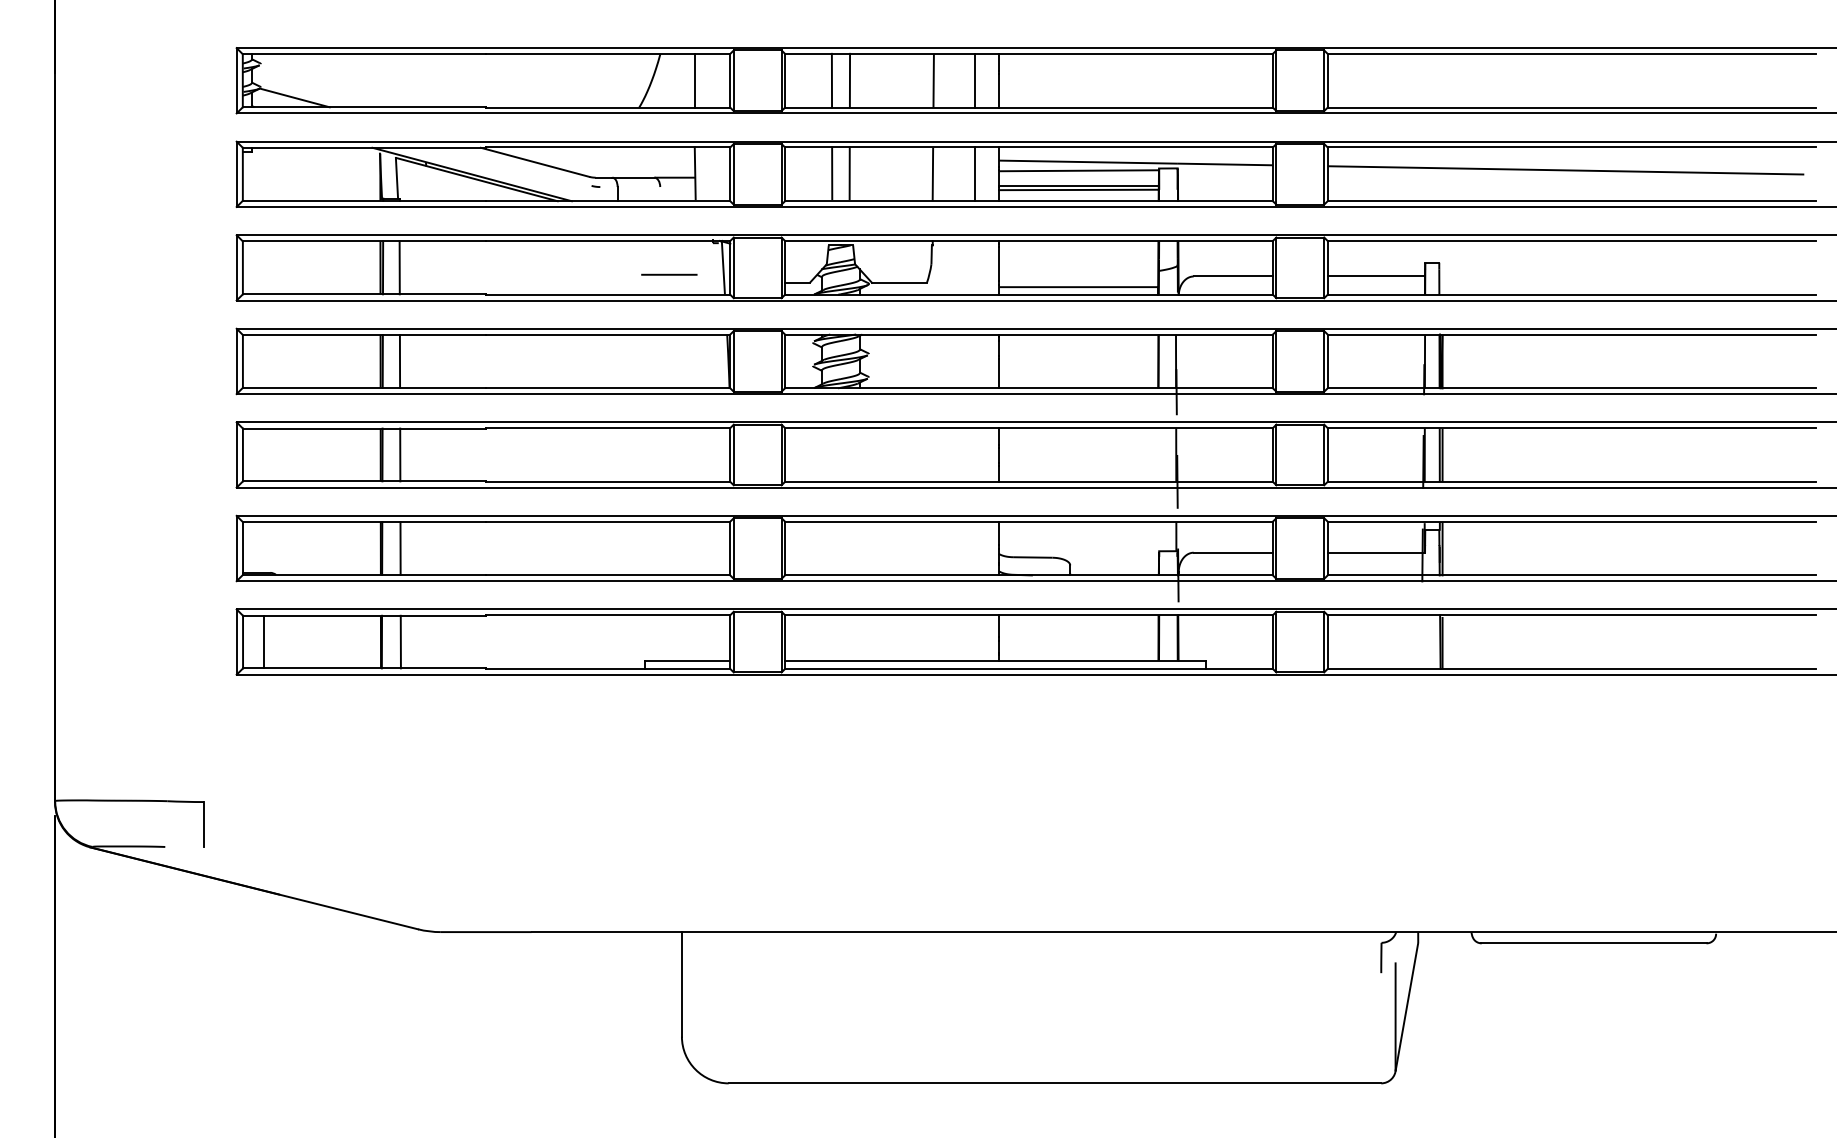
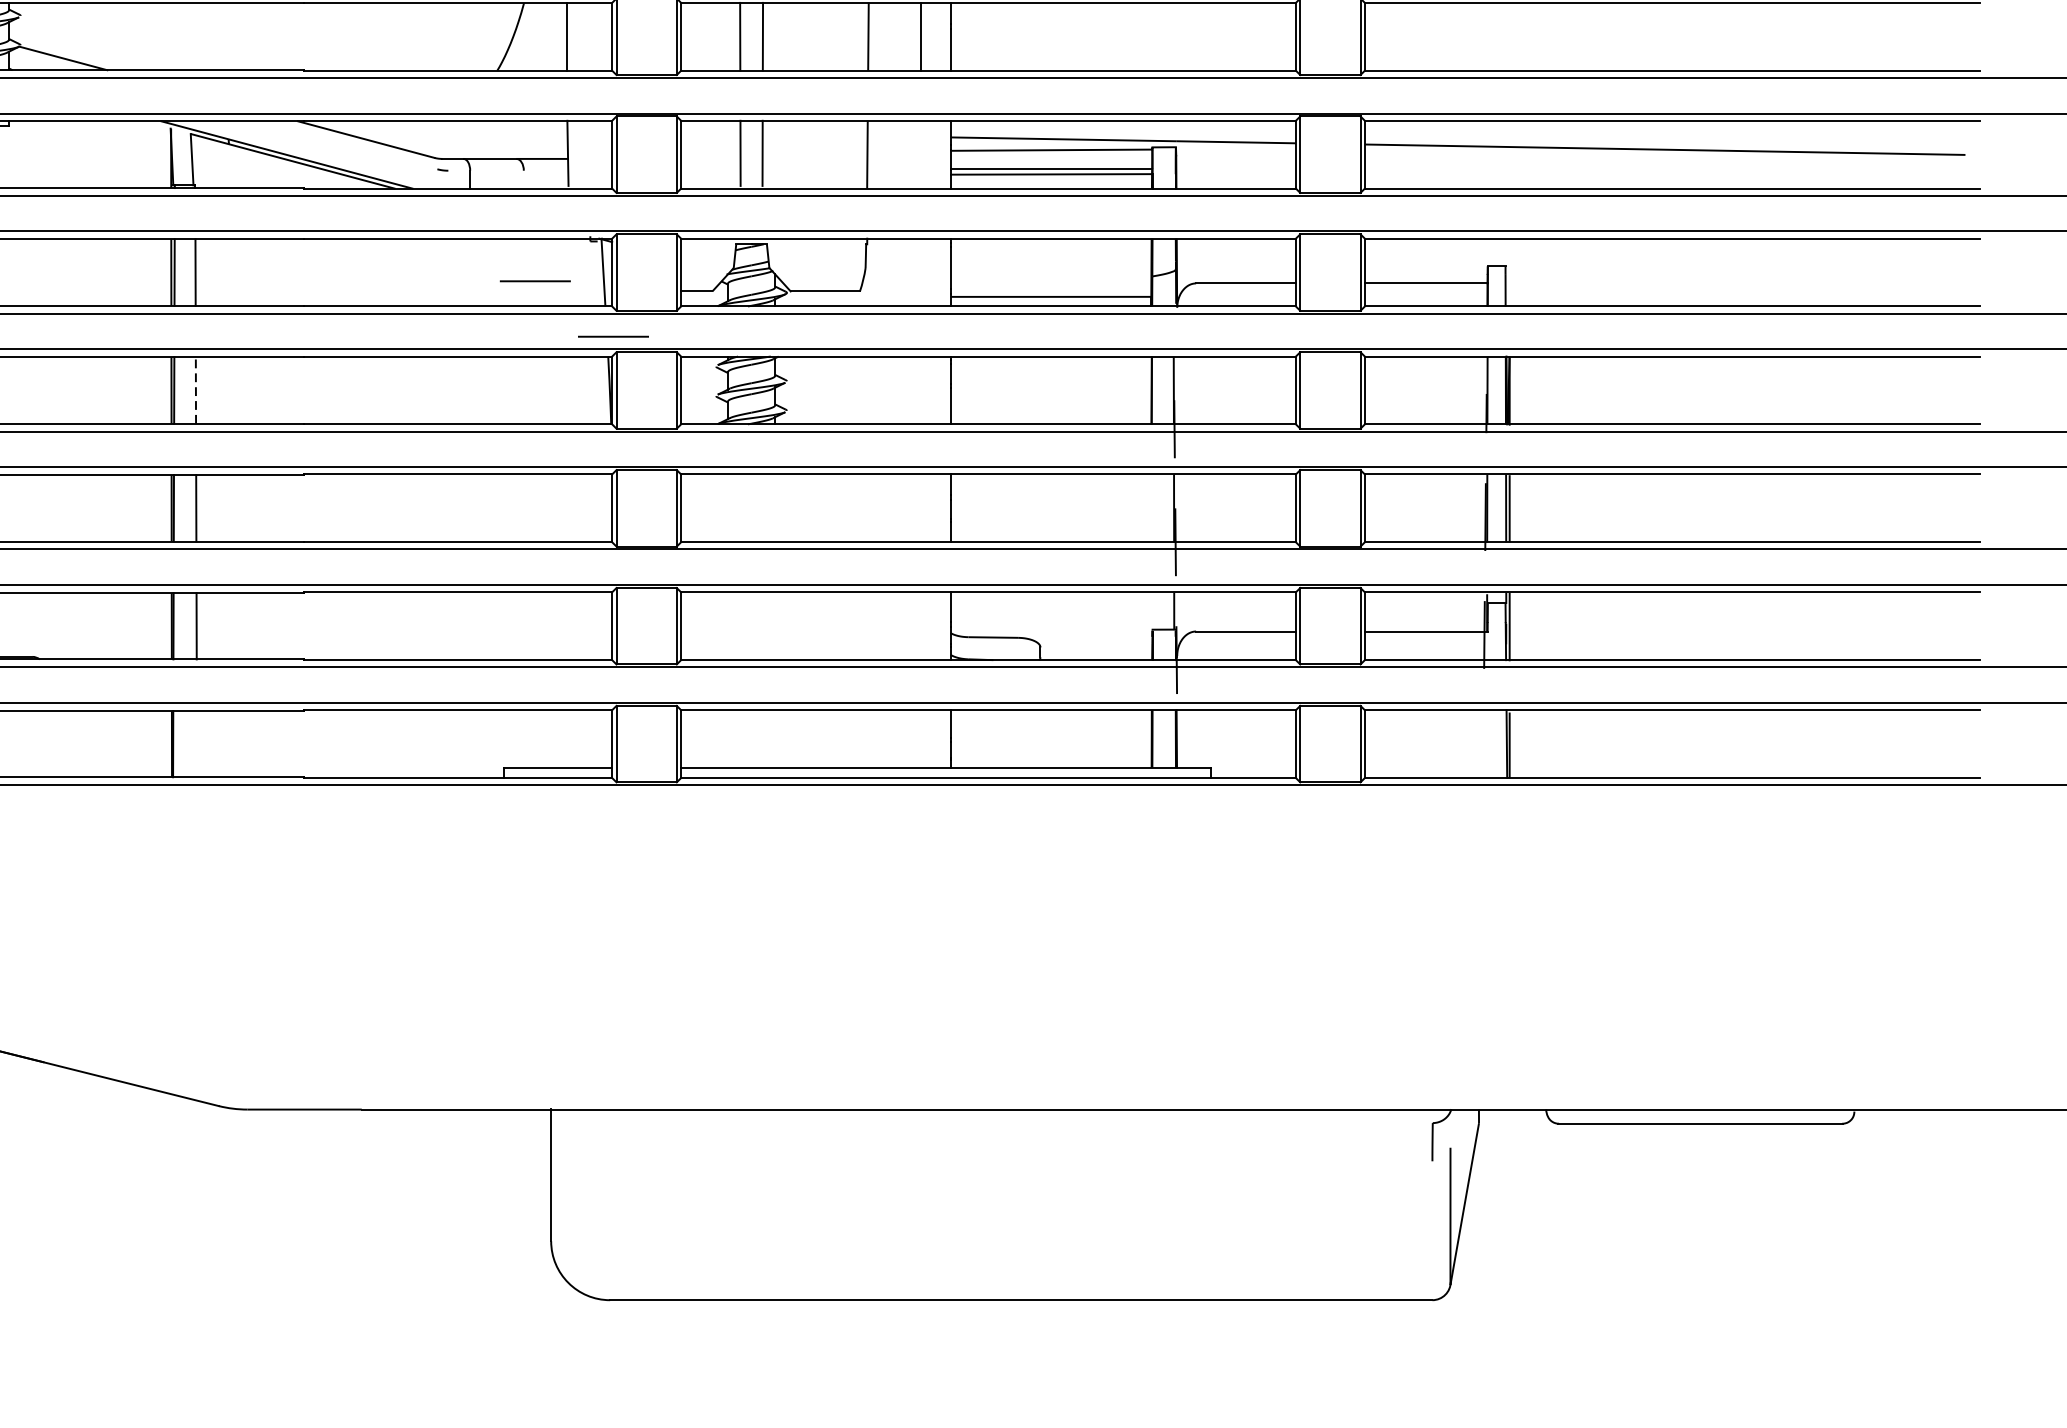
line: (975, 174) -> (921, 154), removed
line: (731, 318) -> (613, 336), added
line: (400, 360) -> (196, 389), solid -> dashed
line: (263, 641) -> (23, 743), removed
line: (400, 641) -> (196, 743), removed

